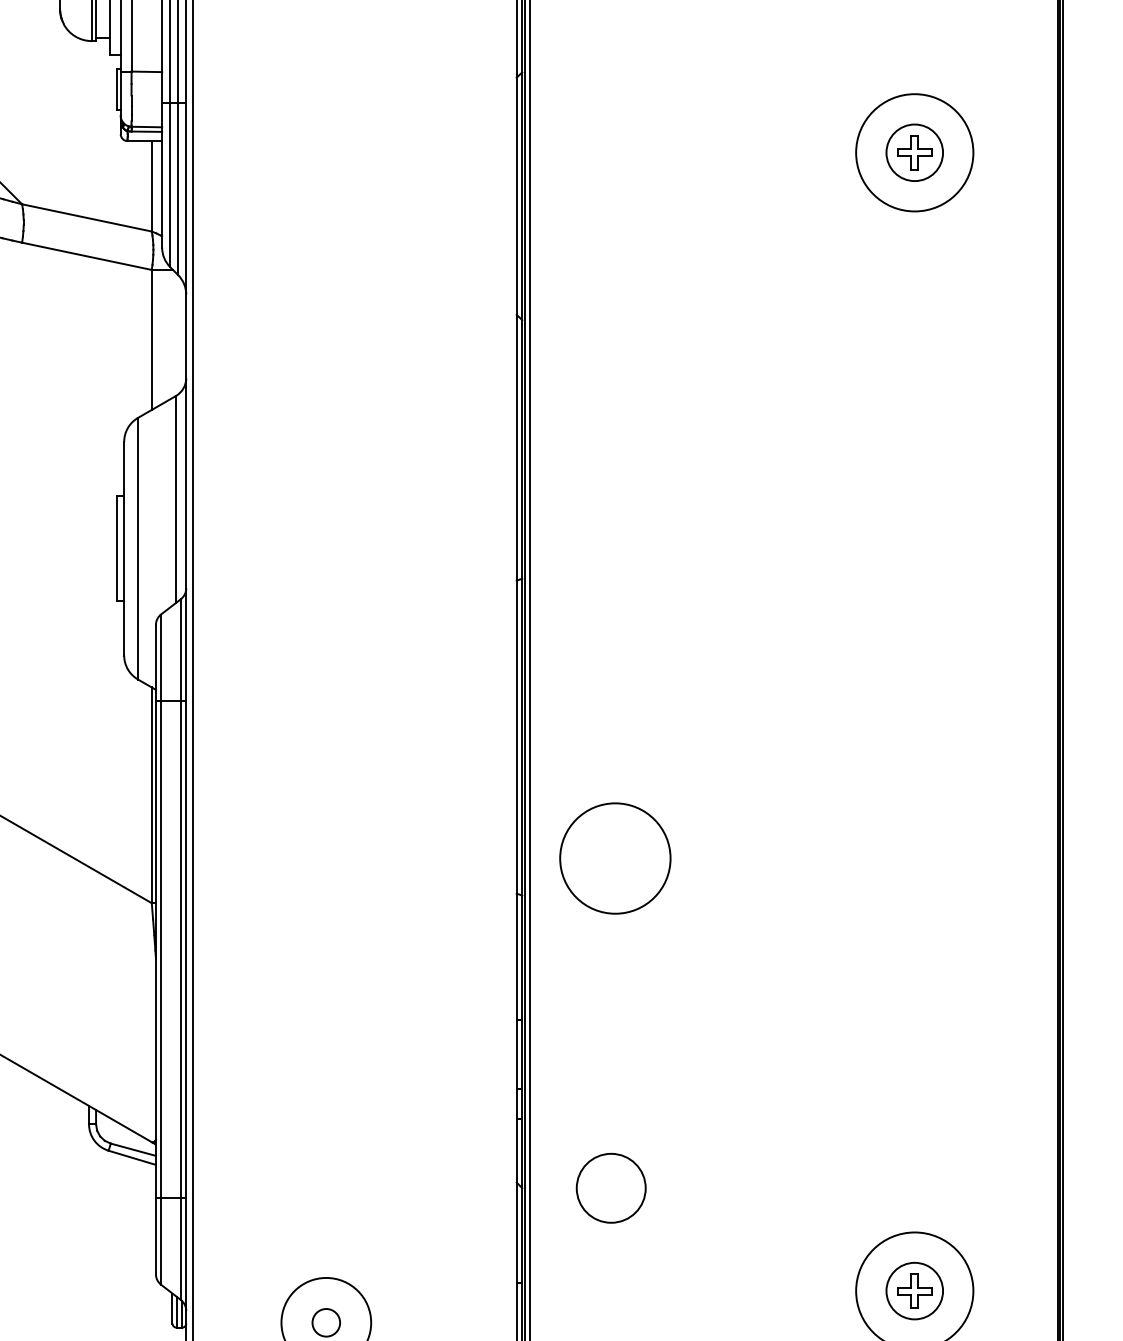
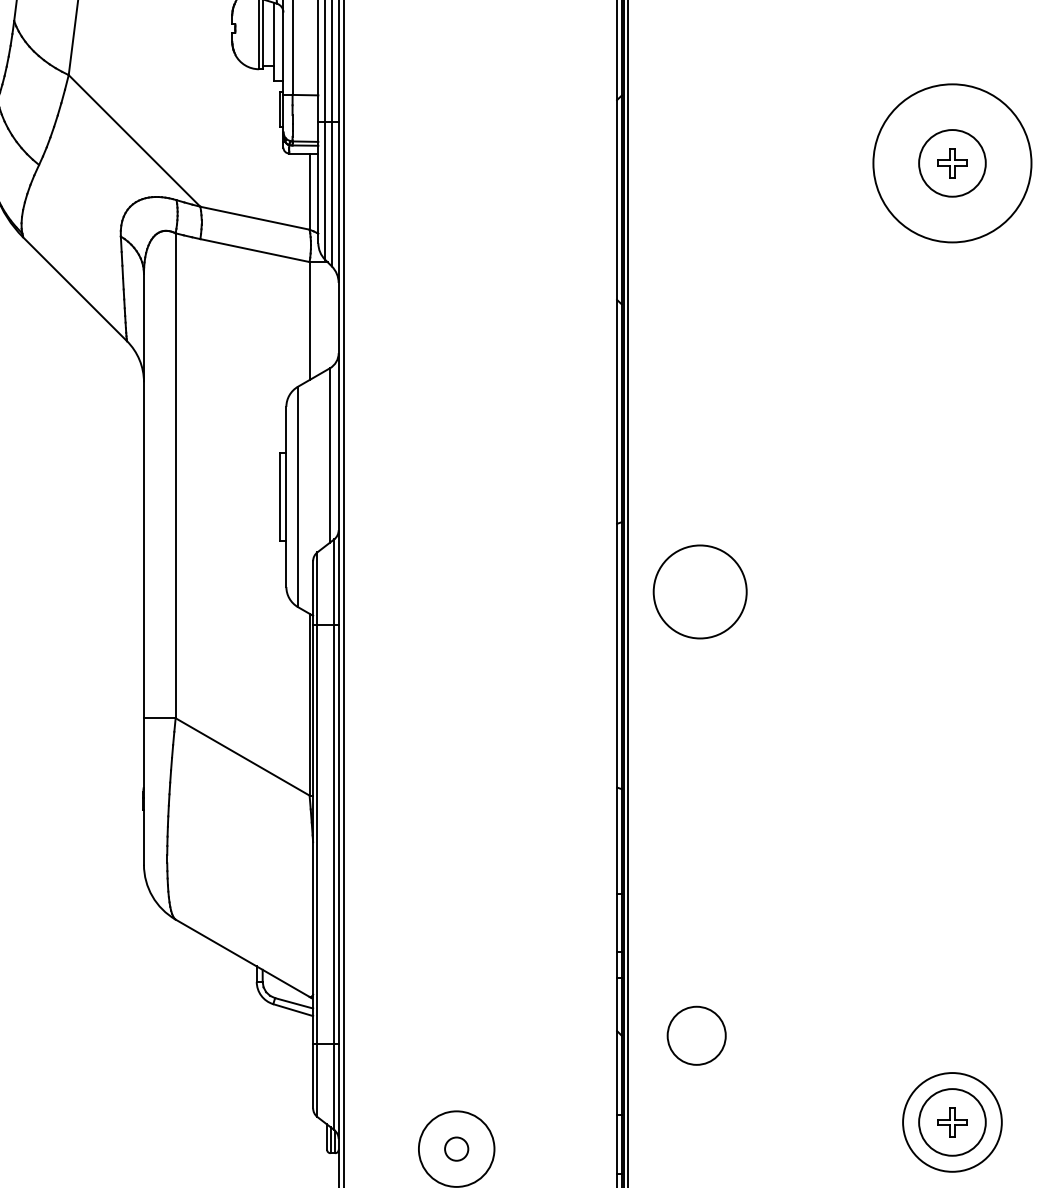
circle: (914, 151) -> (952, 162), size x1.6
circle: (914, 152) -> (952, 163), size x1.4
circle: (614, 857) -> (699, 591), moved
circle: (914, 1291) -> (952, 1122), size x1.4

